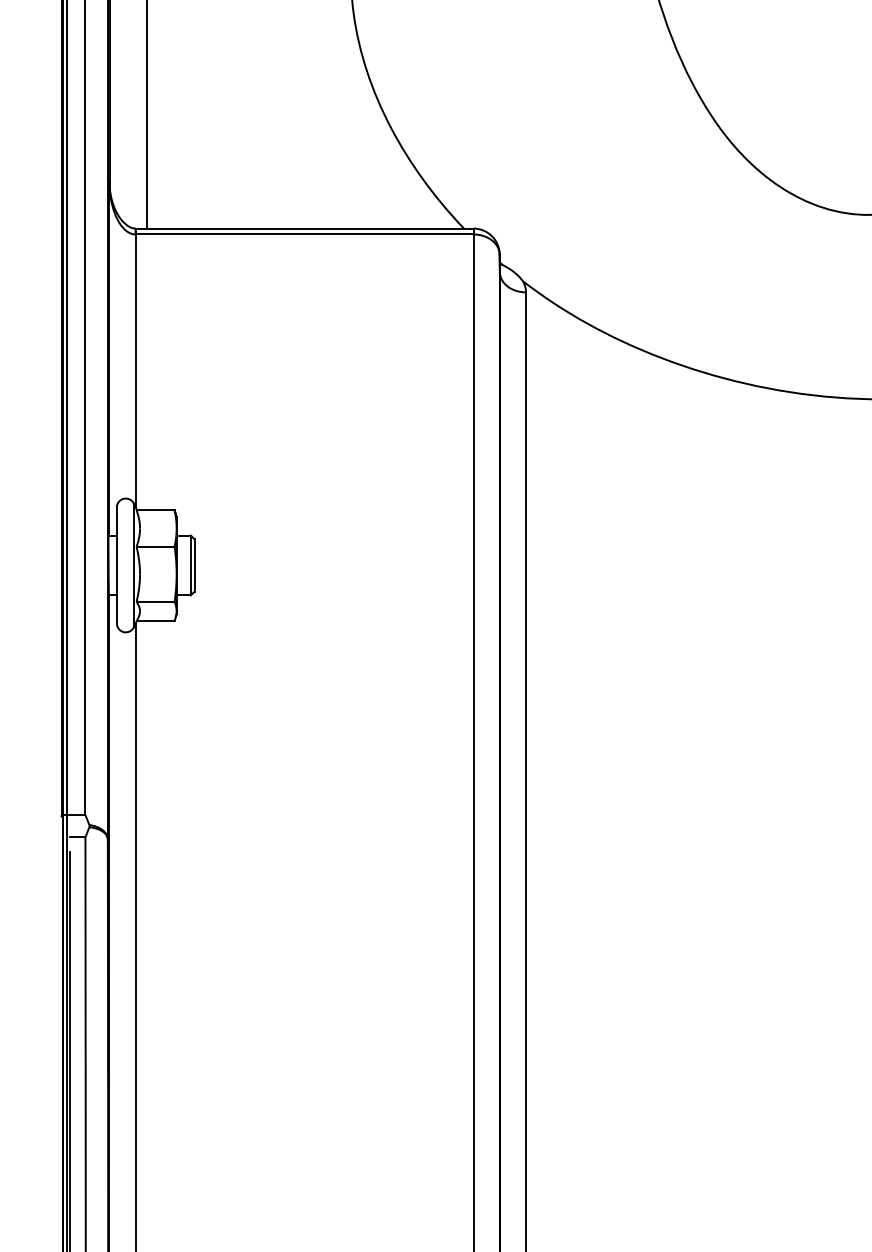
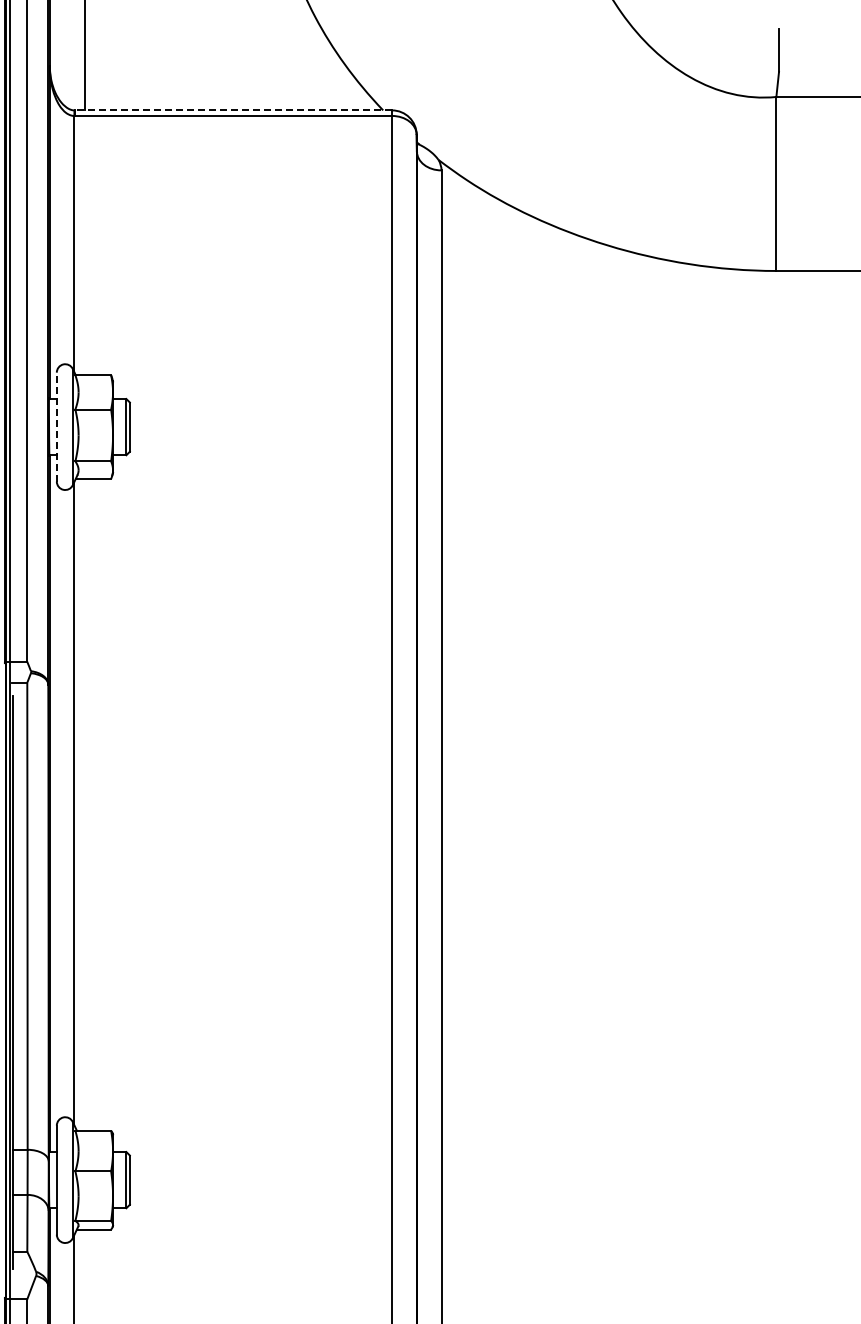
line: (304, 228) -> (233, 110), solid -> dashed
line: (116, 564) -> (56, 426), solid -> dashed

